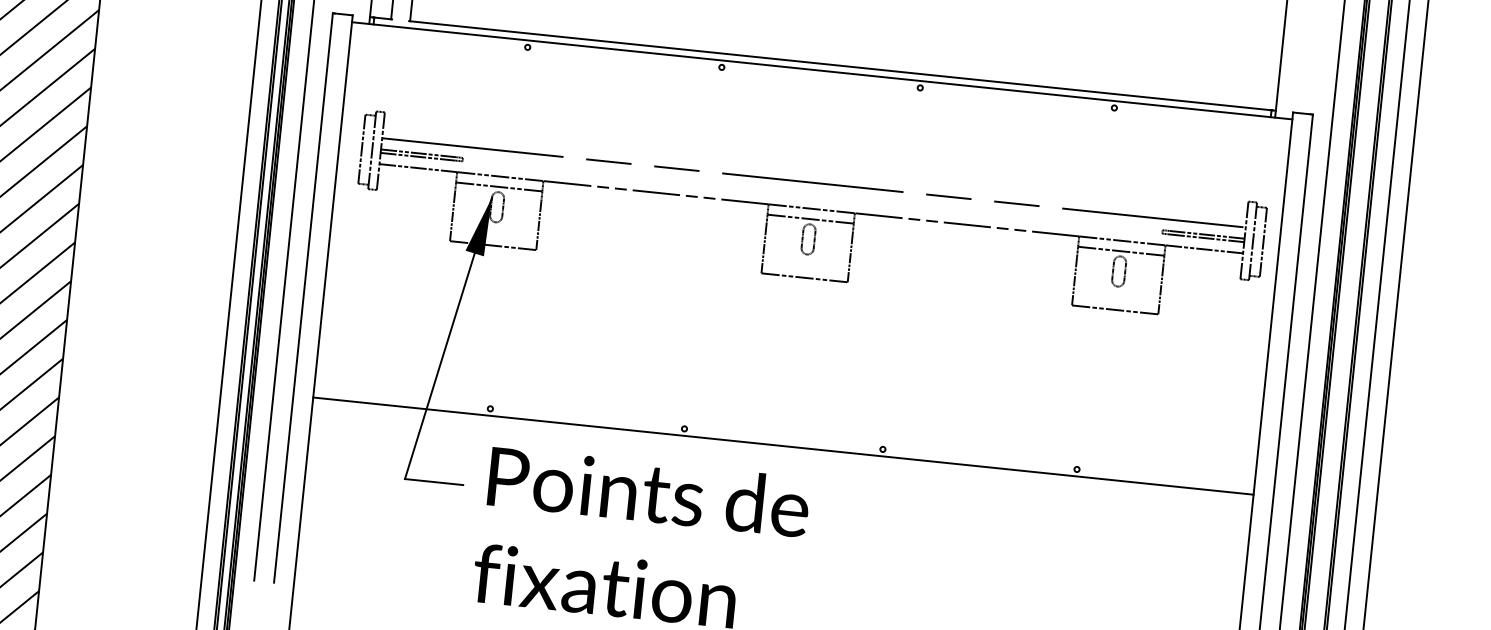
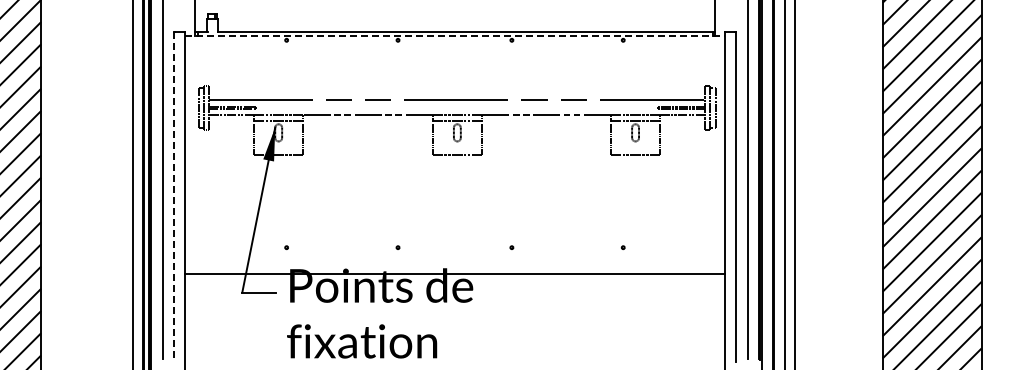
line: (822, 71) -> (455, 36), solid -> dashed
line: (304, 299) -> (174, 196), solid -> dashed
line: (782, 445) -> (454, 273), moved

